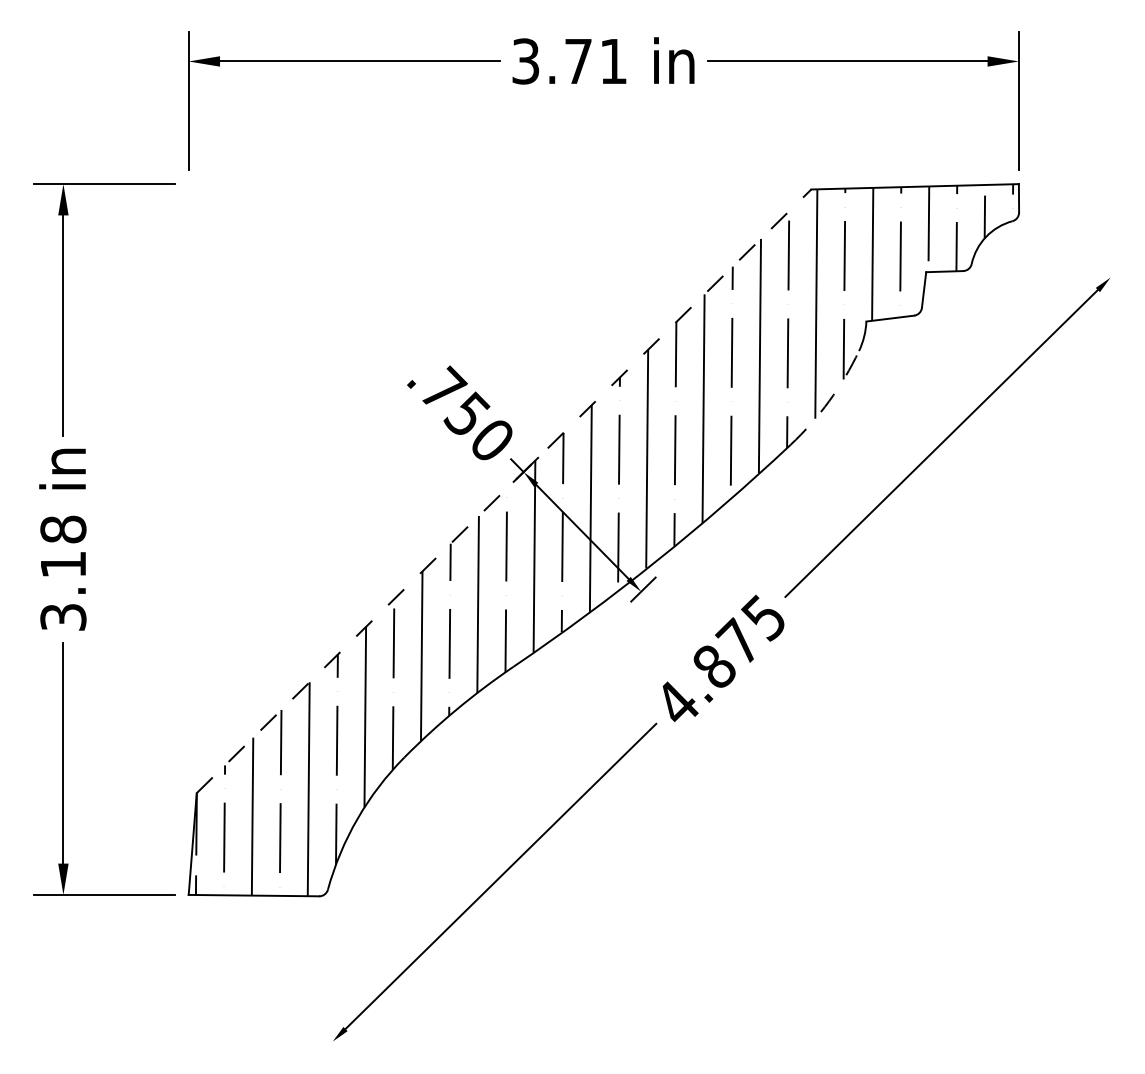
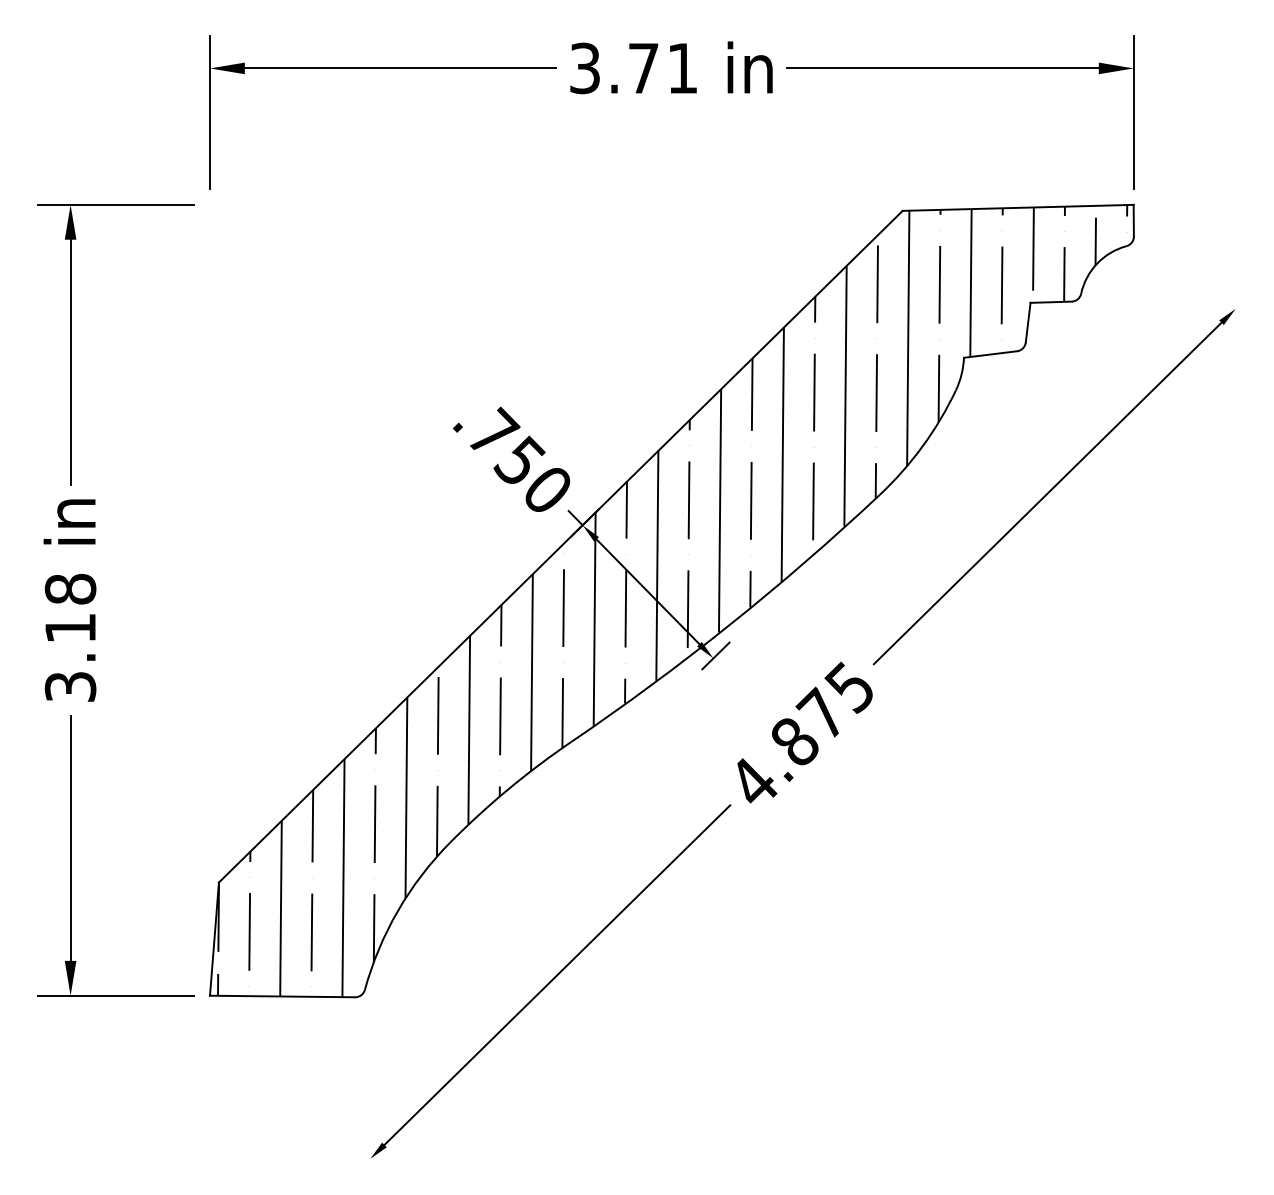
arc: (829, 401) -> (922, 446), dashed -> solid
line: (504, 491) -> (561, 546), dashed -> solid

